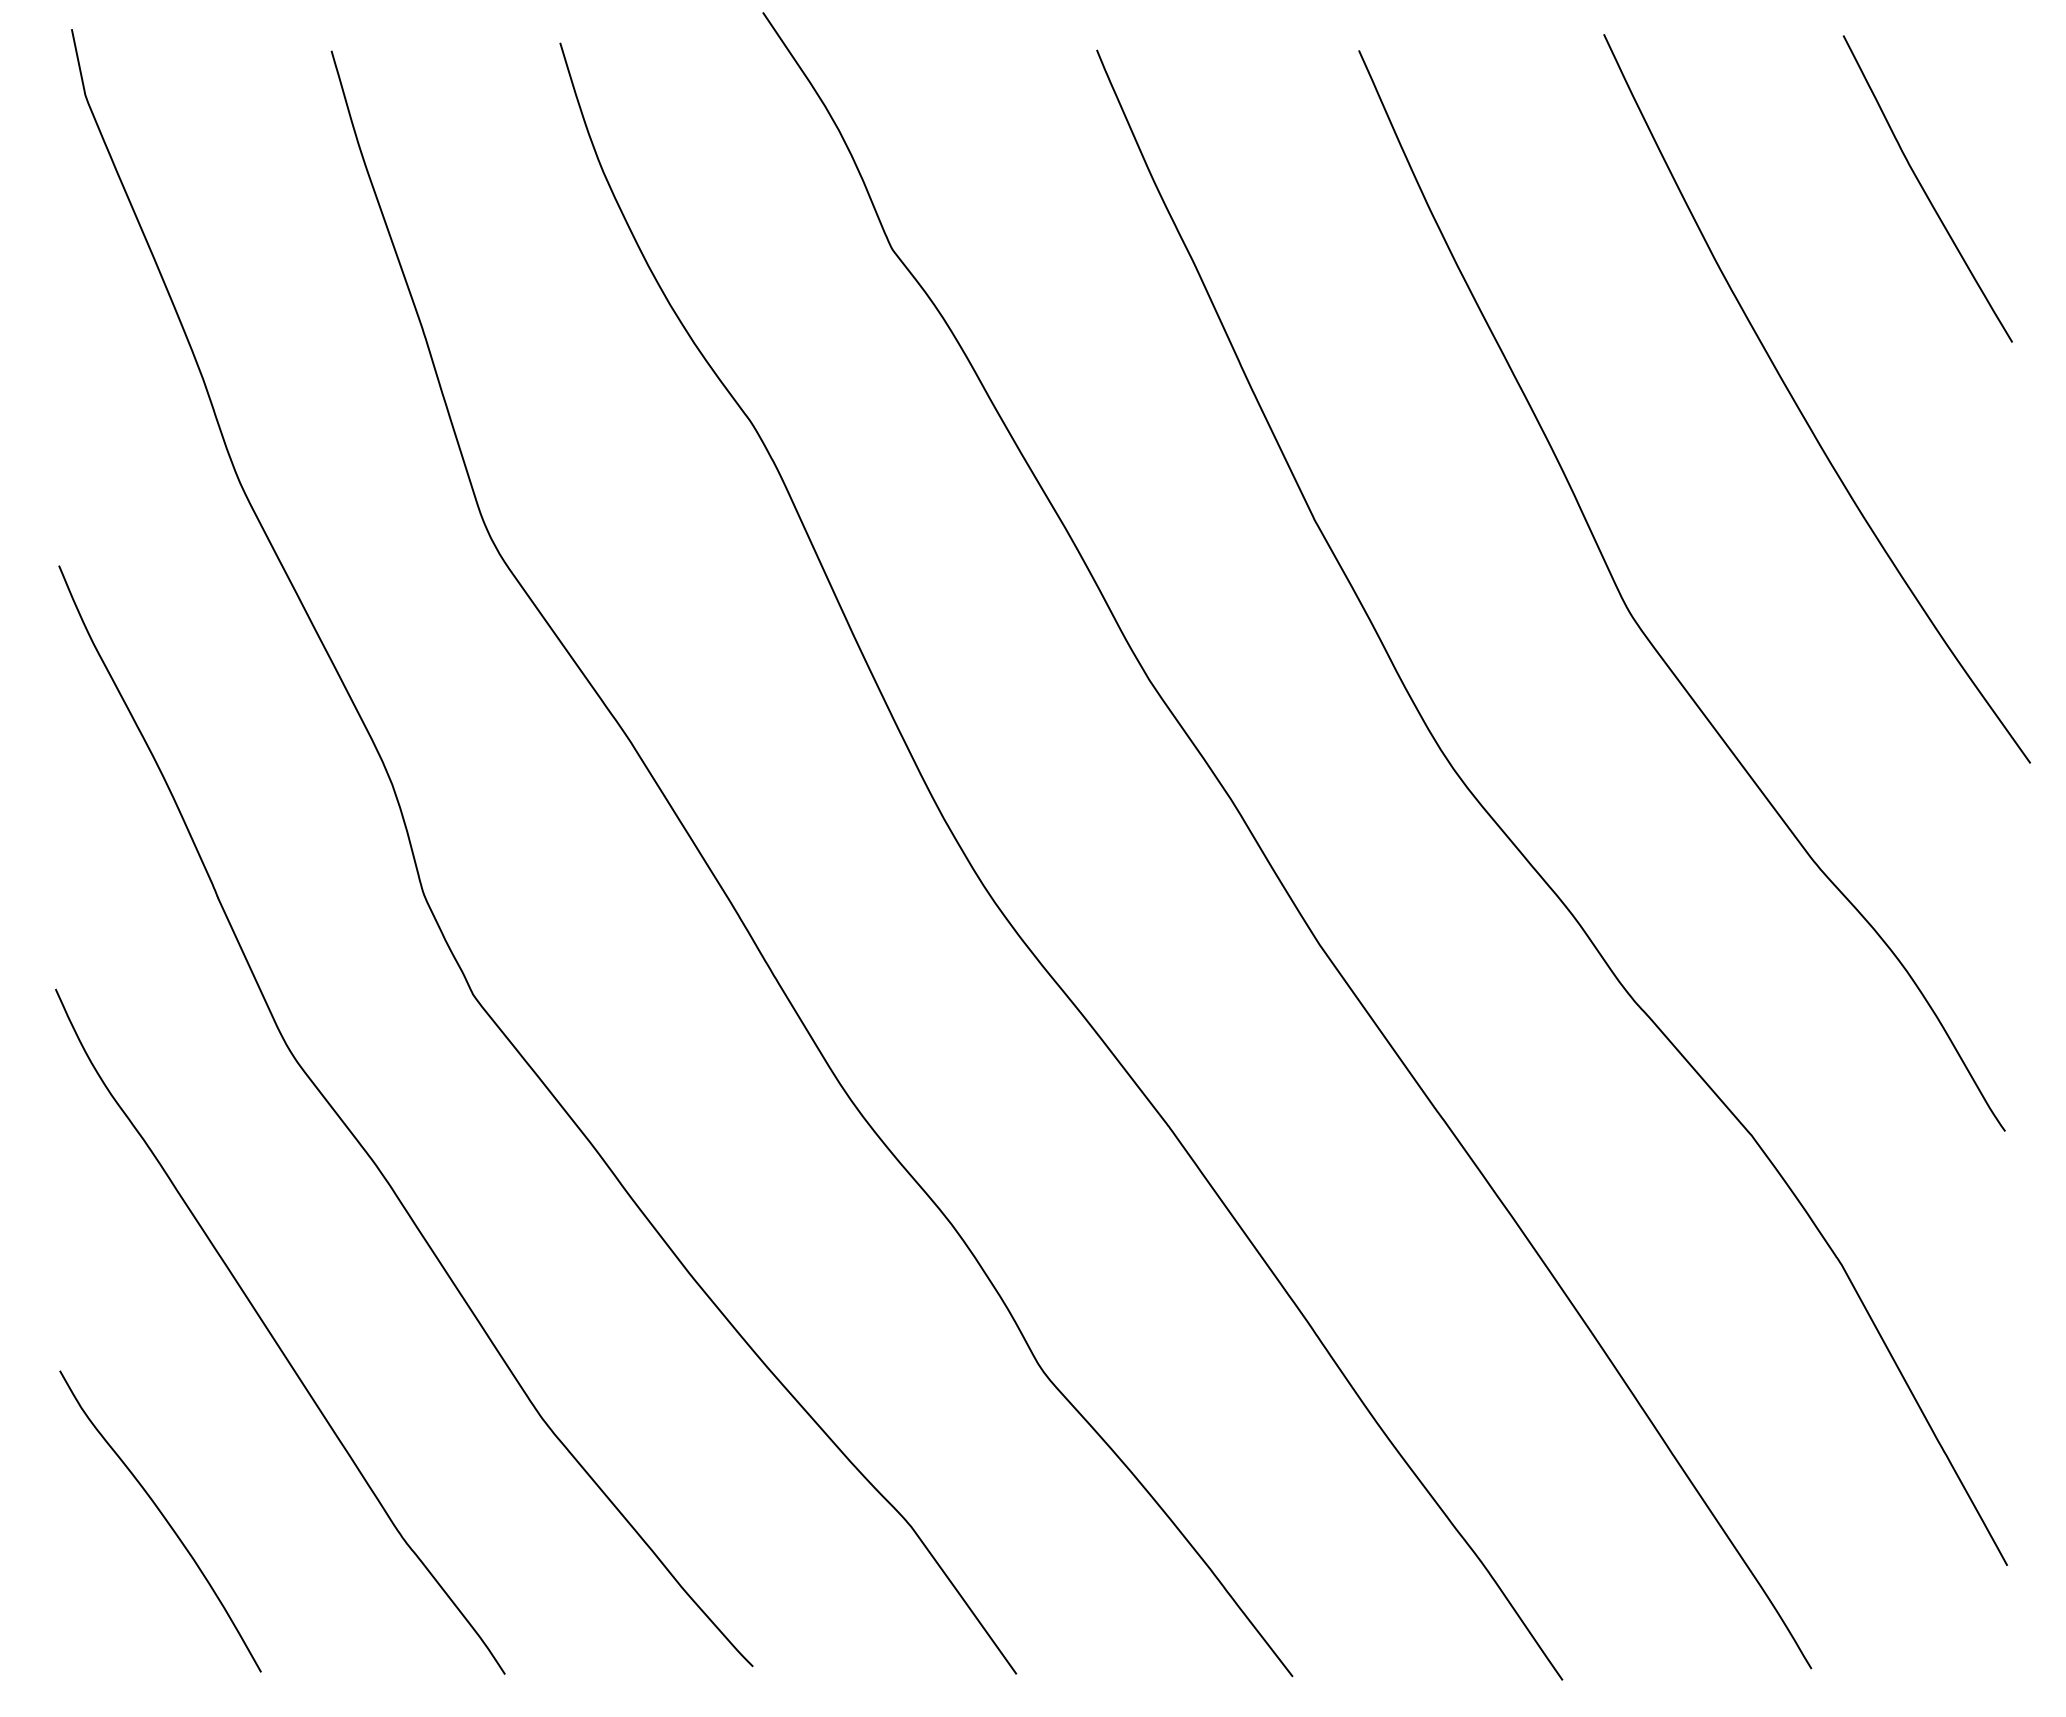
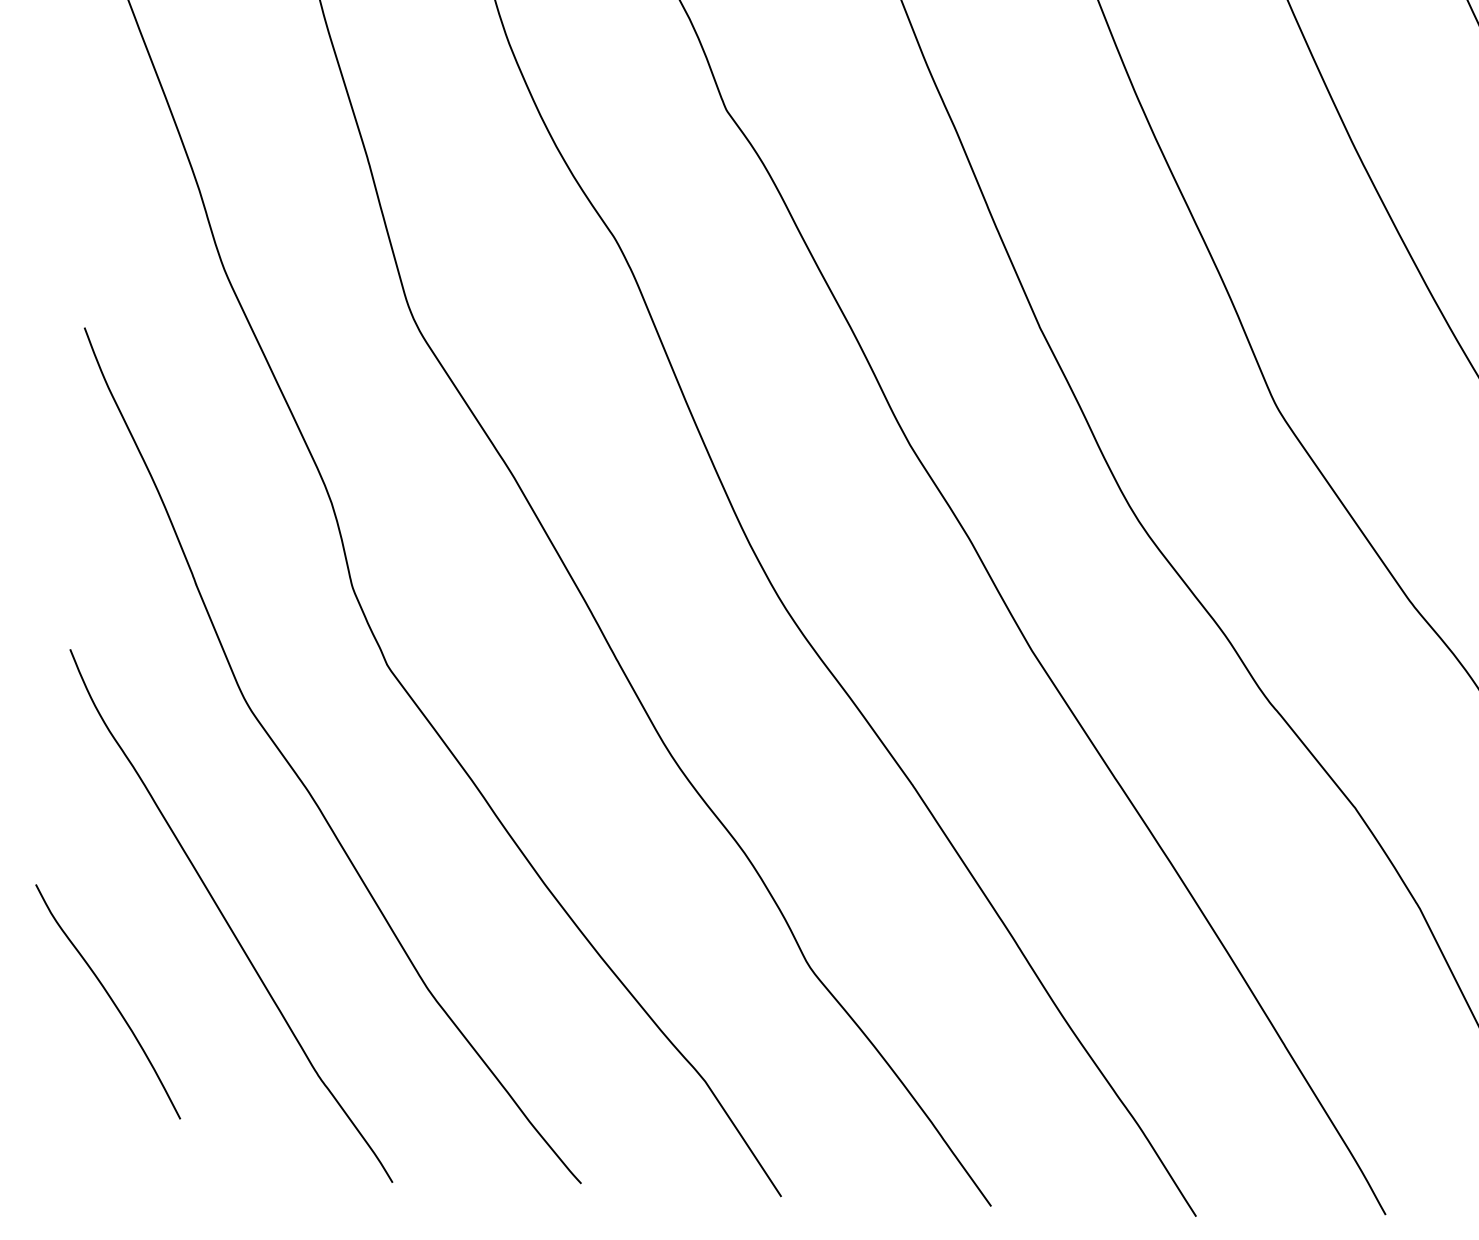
curve: (164, 1519) -> (111, 1000), moved

